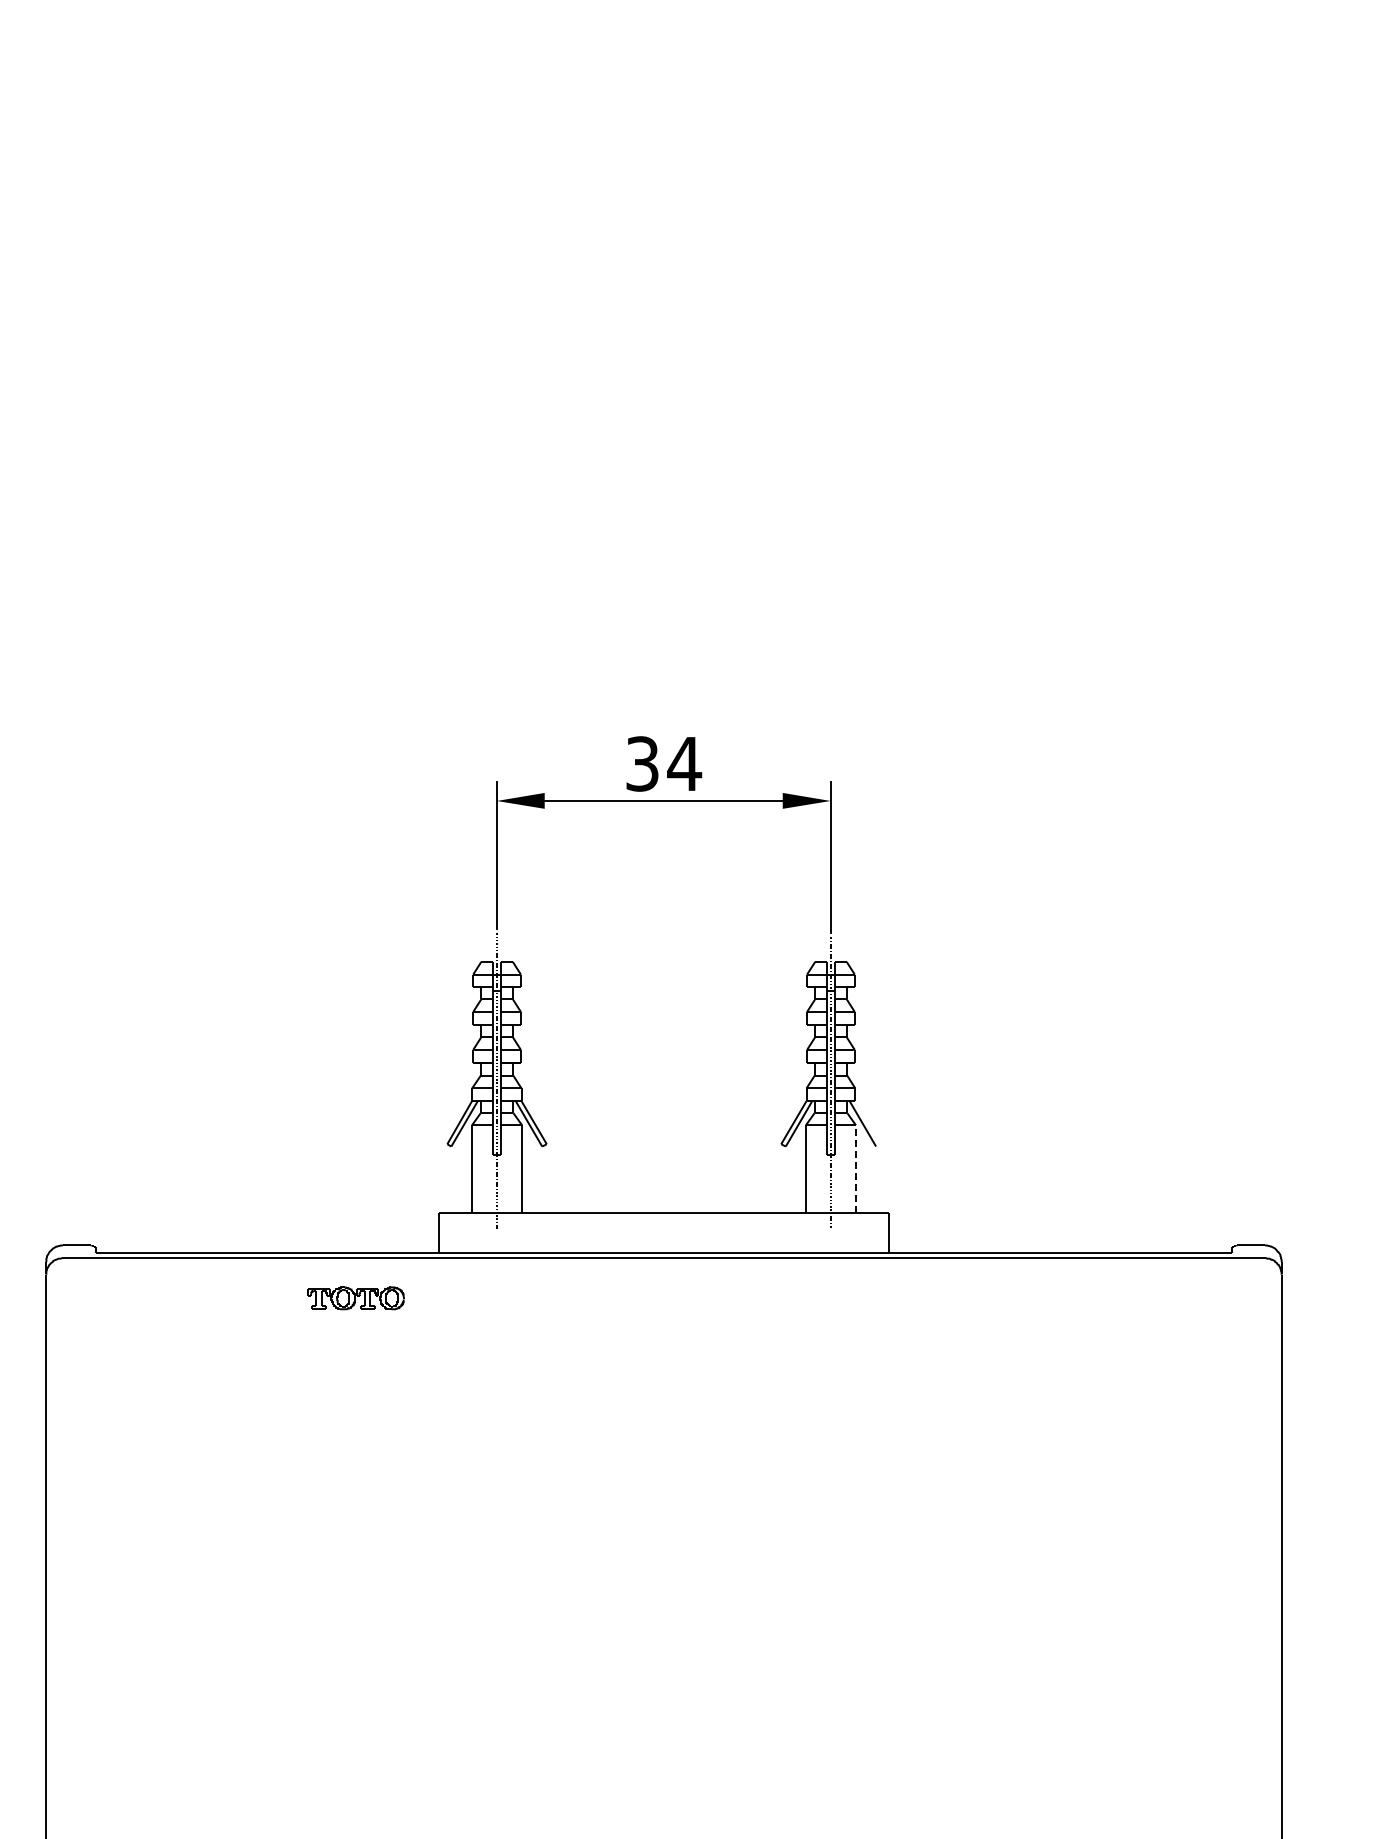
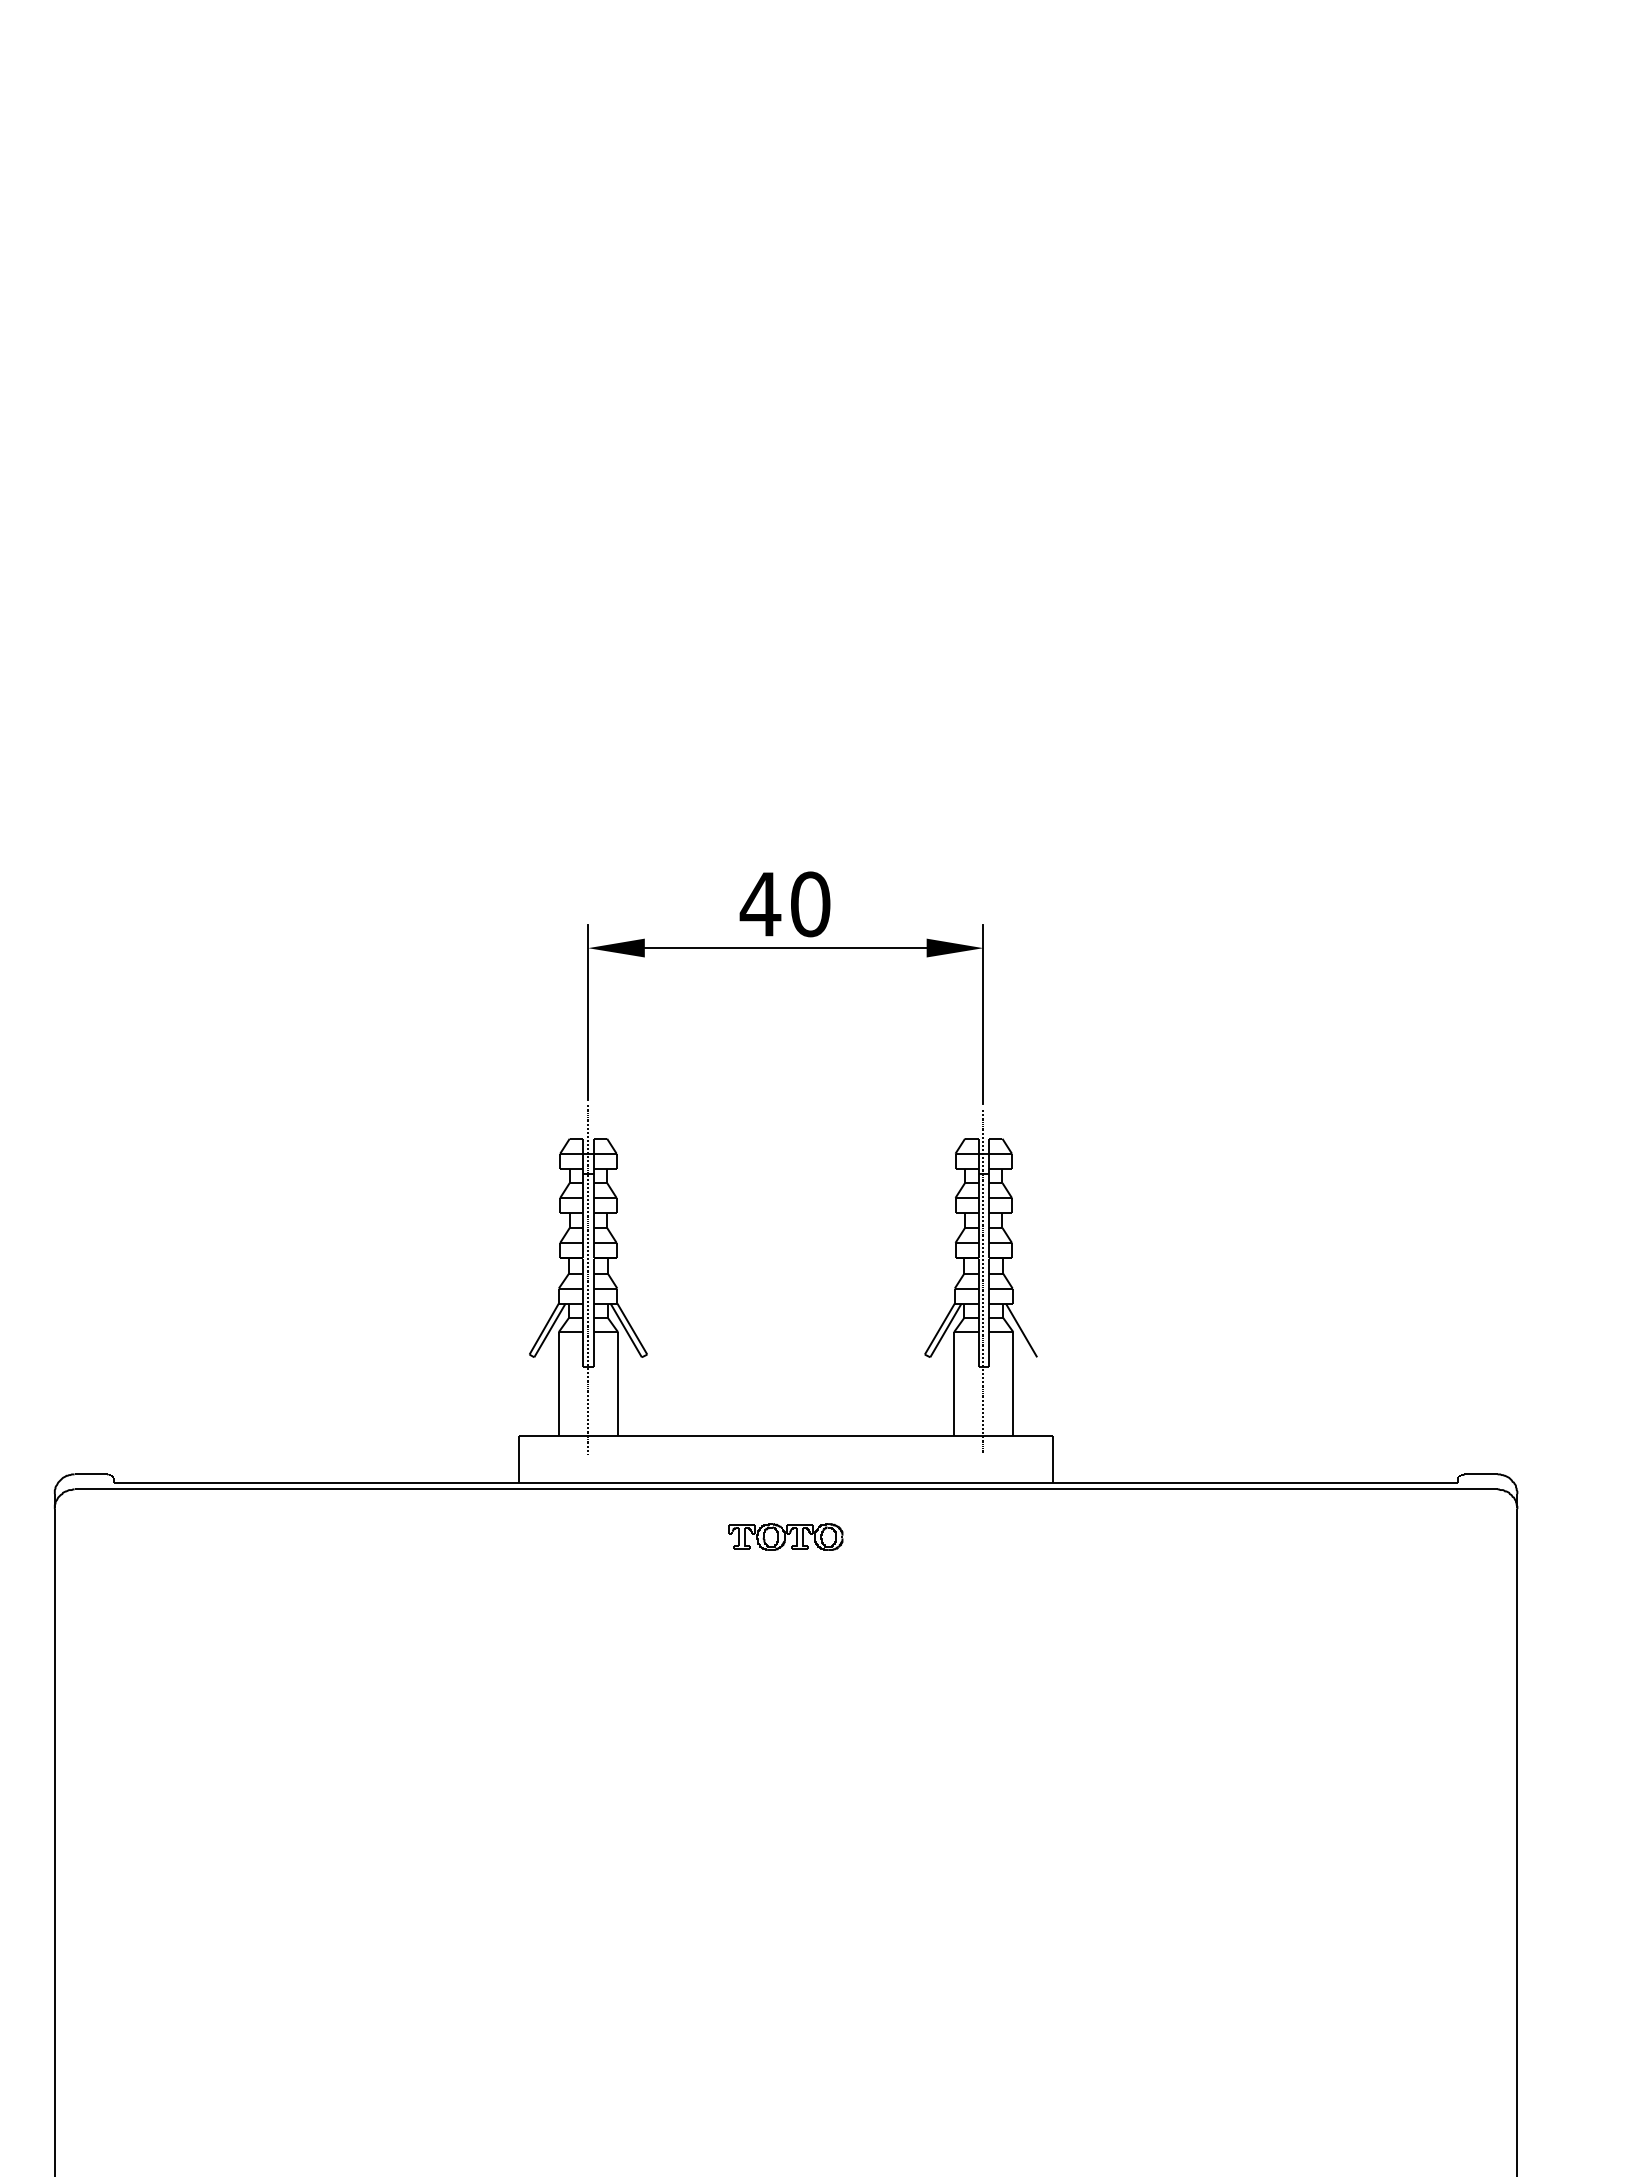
text: (663, 763) -> (785, 903), 34 -> 40
line: (855, 1168) -> (1012, 1383), dashed -> solid
part: (355, 1298) -> (785, 1537), moved

